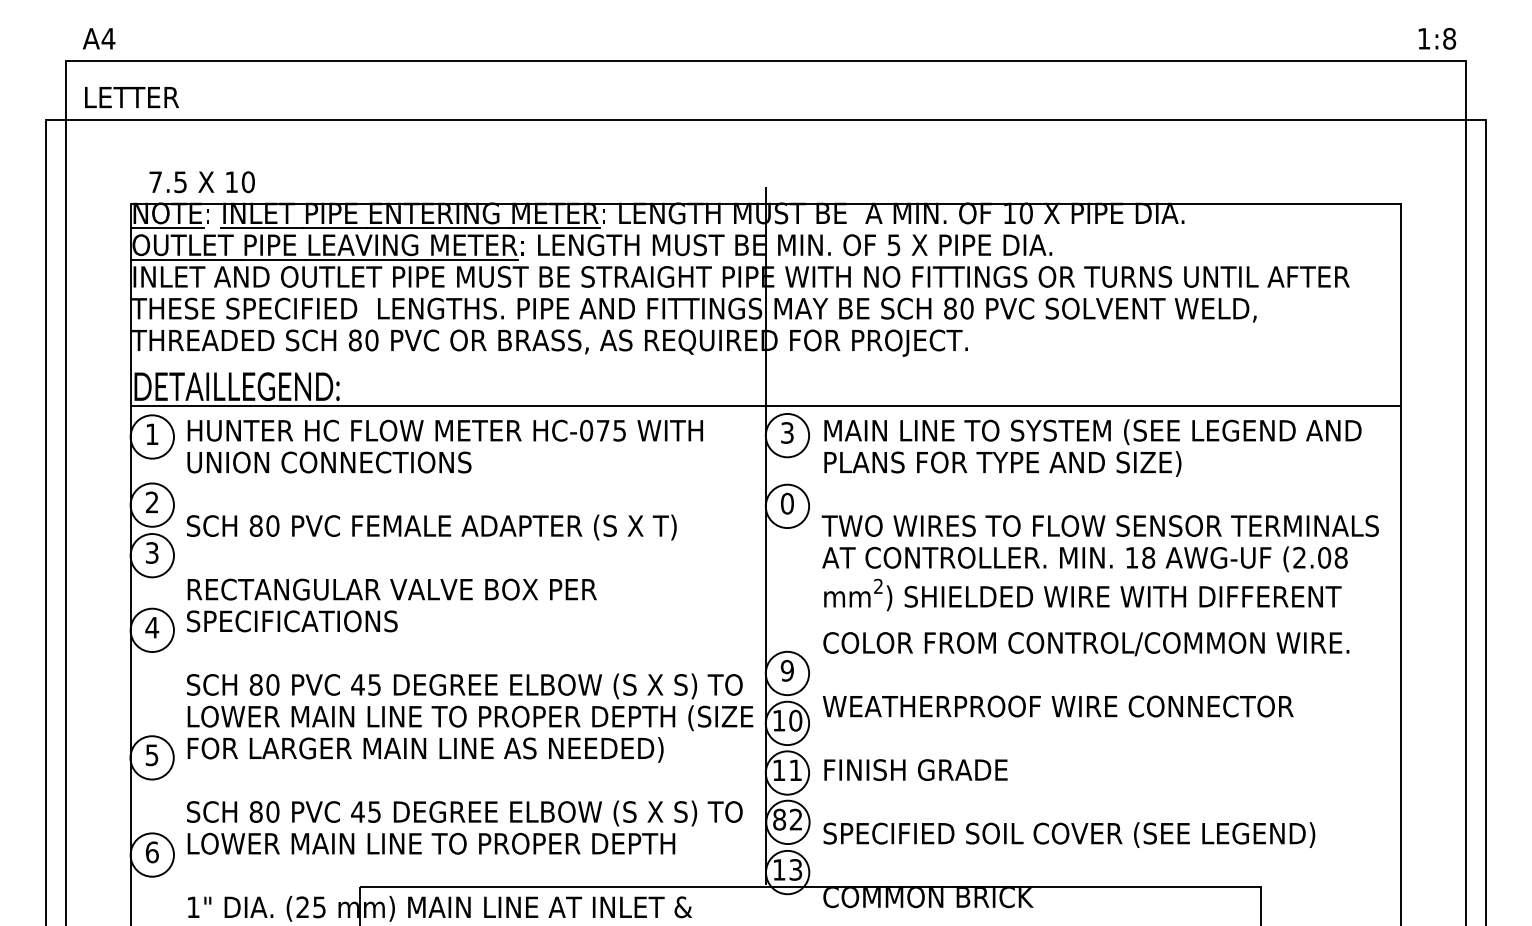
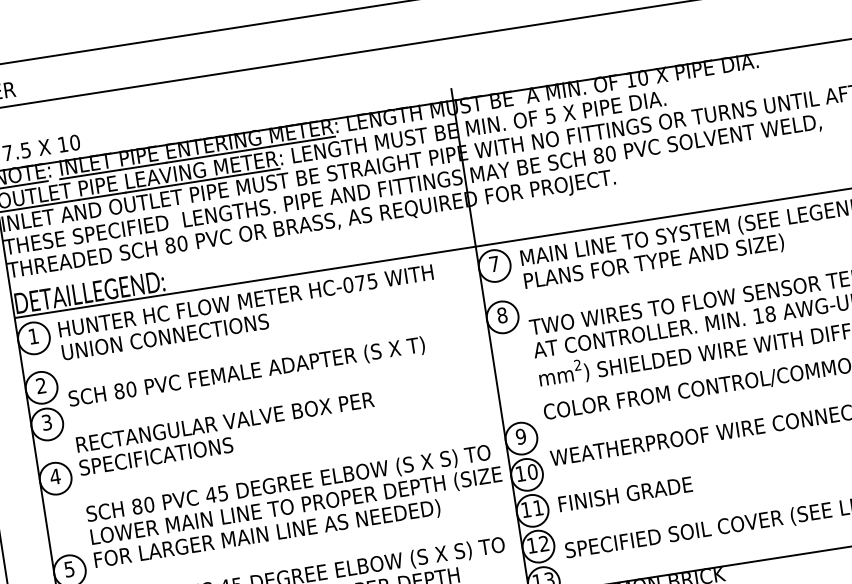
text: (787, 432) -> (494, 263), 3 -> 7
text: (787, 503) -> (502, 315), 0 -> 8
text: (779, 819) -> (532, 545), 82 -> 12

